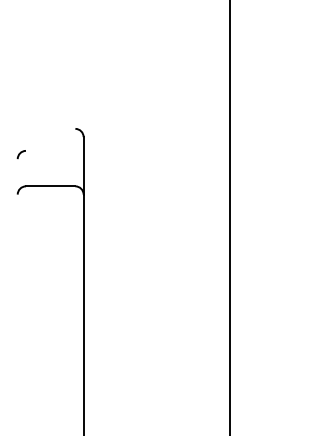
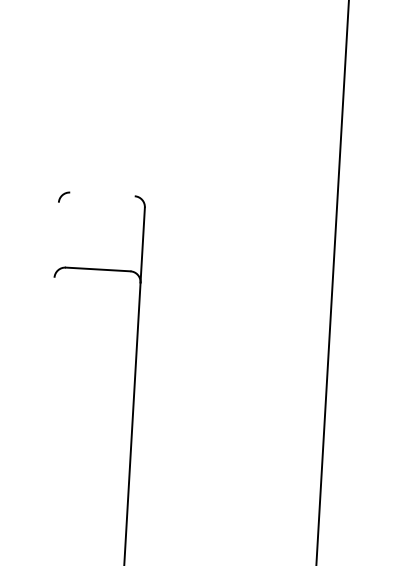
arc: (20, 154) -> (62, 196), moved

